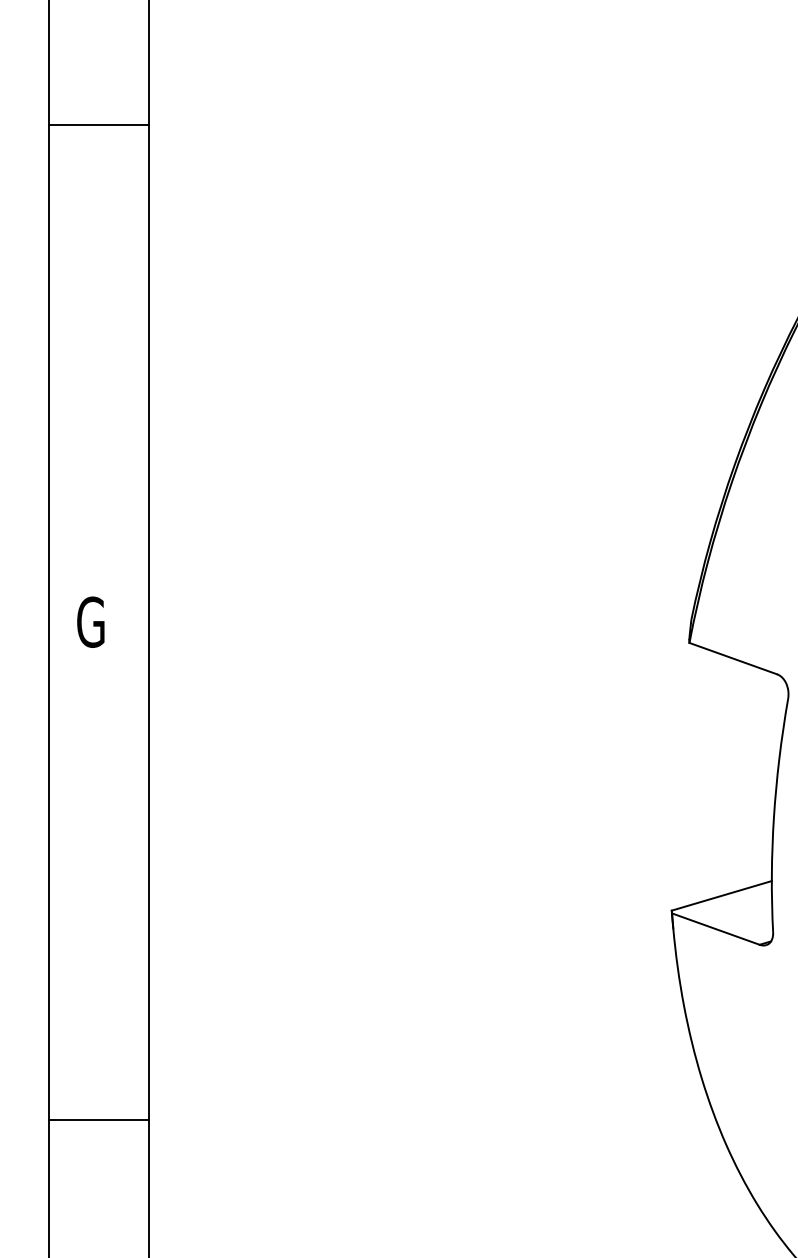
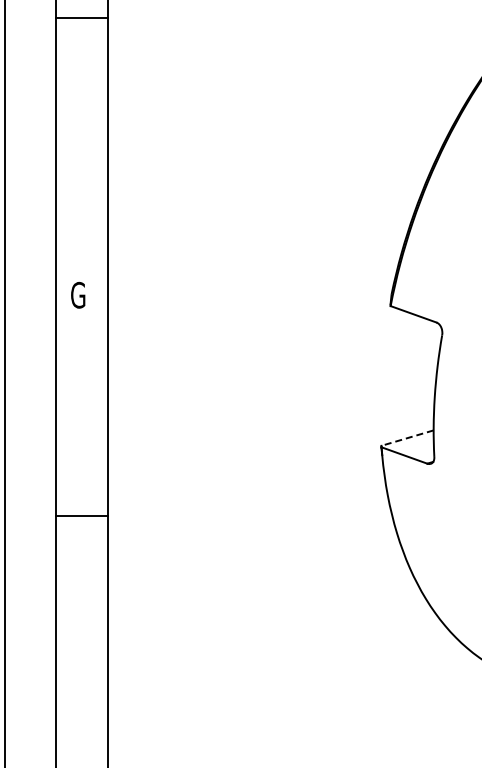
line: (99, 124) -> (82, 17), moved
line: (721, 896) -> (407, 438), solid -> dashed
line: (99, 1118) -> (82, 515), moved

